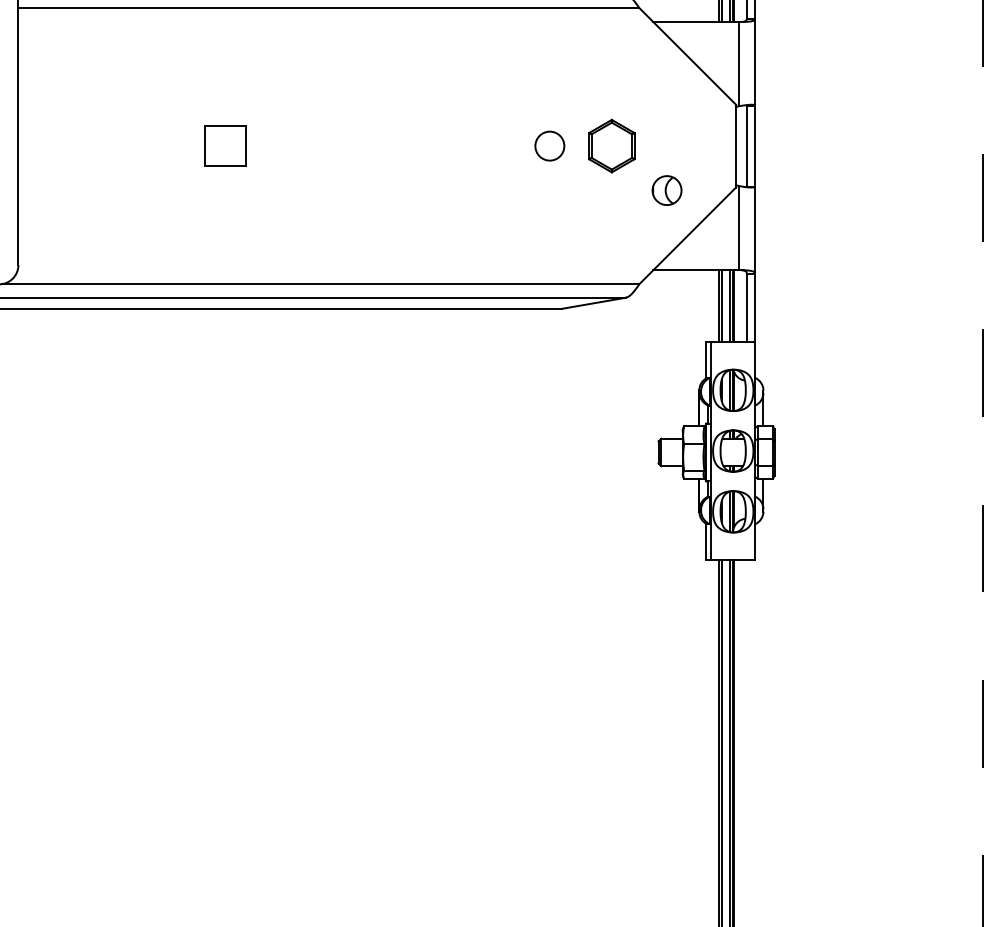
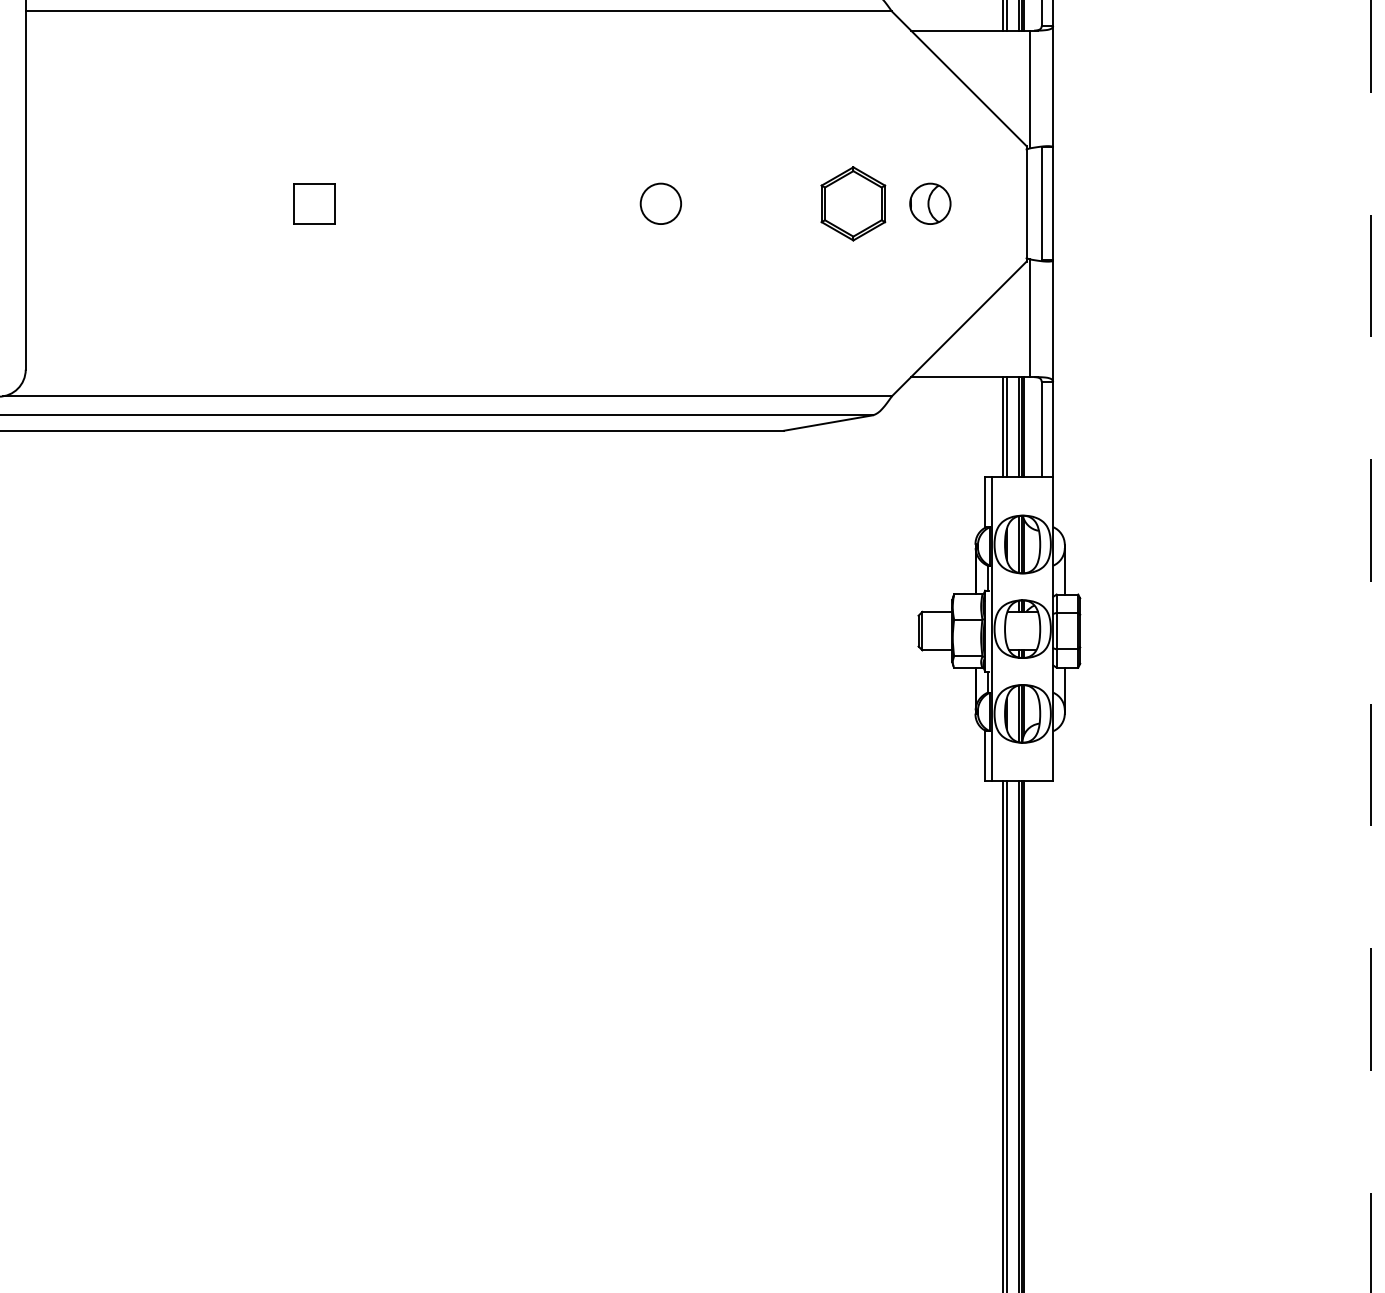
part: (225, 145) -> (314, 203), size x0.71
circle: (549, 145) -> (660, 203), moved
part: (667, 190) -> (930, 203), moved

